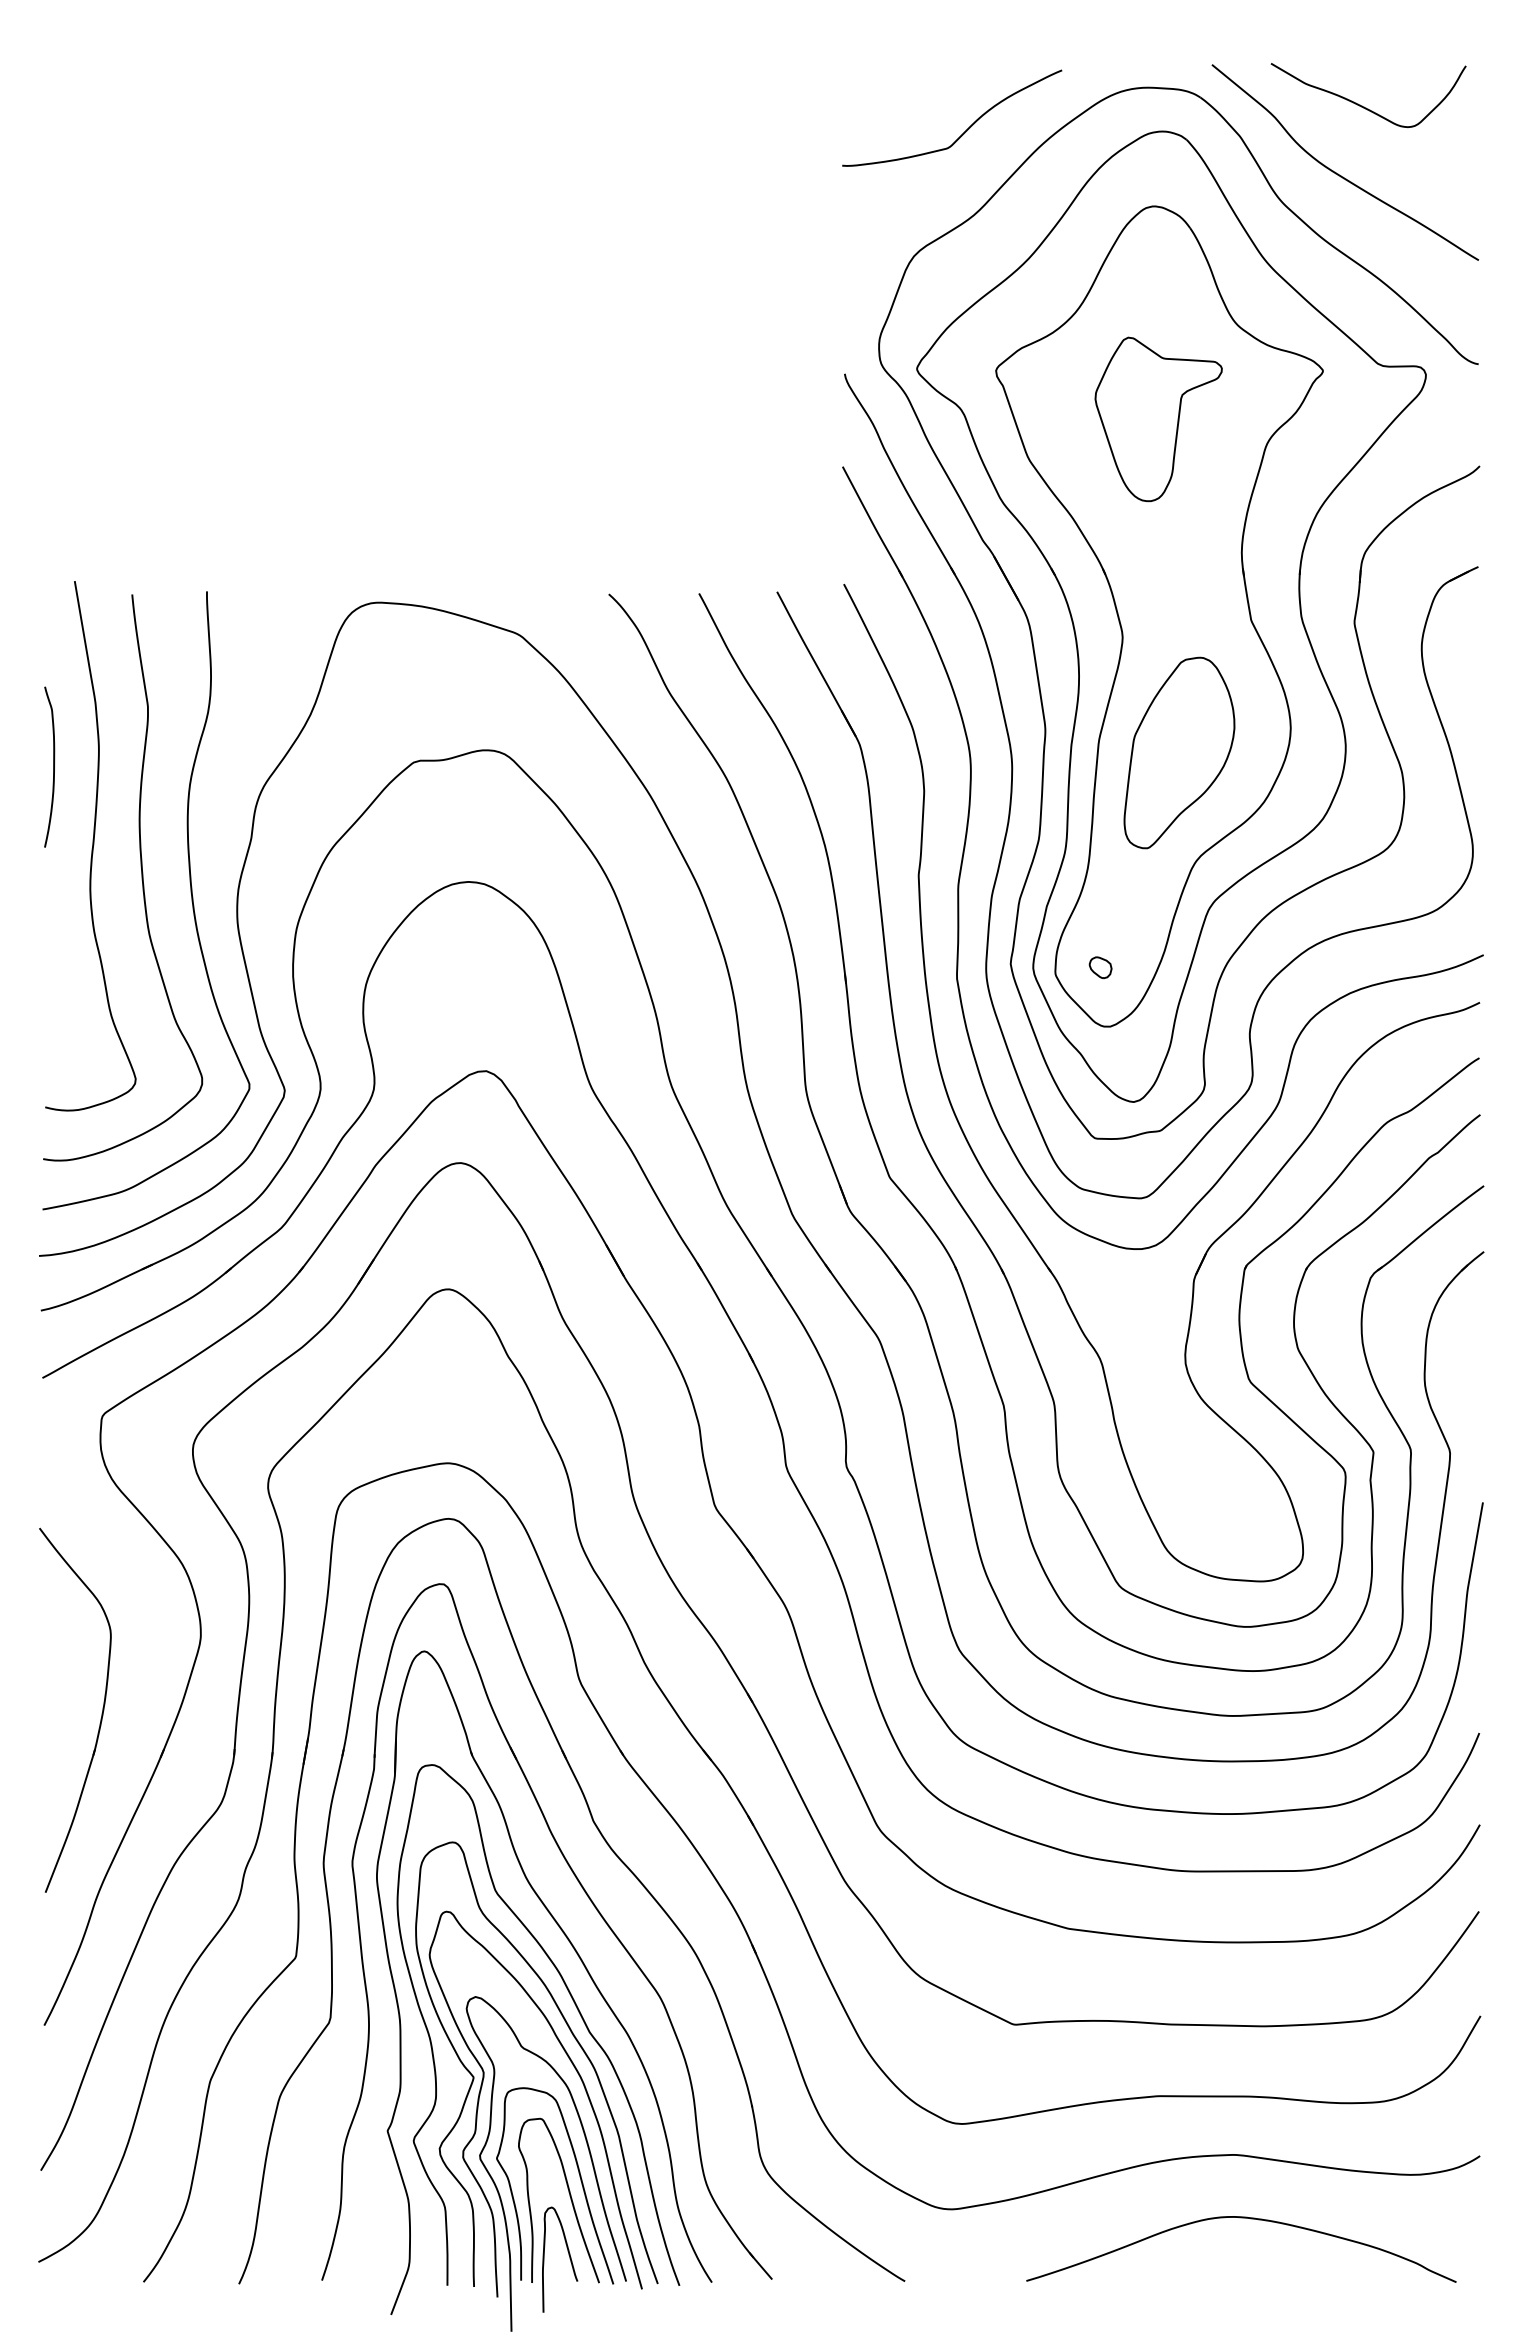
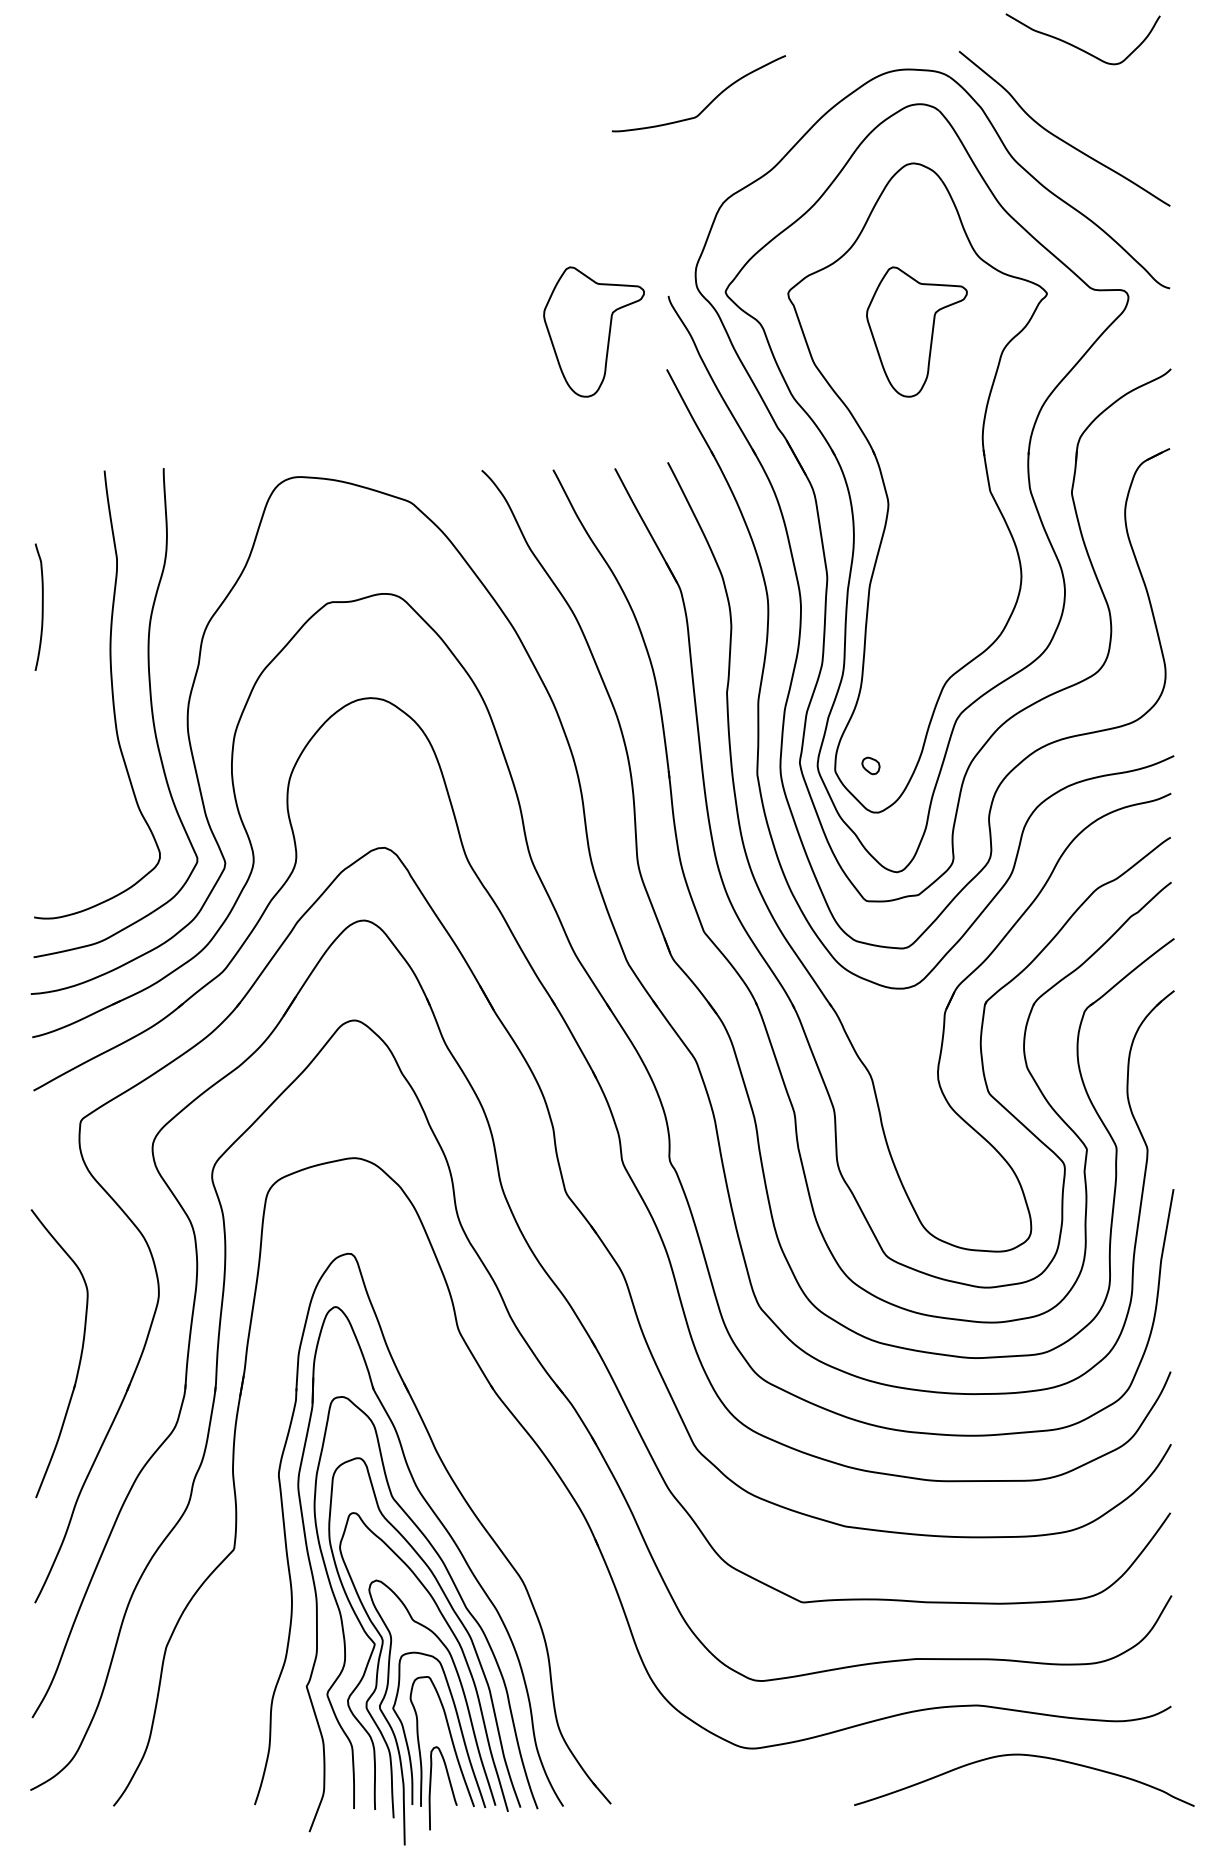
curve: (1362, 105) -> (1078, 47), moved
curve: (965, 130) -> (709, 103), moved
part: (750, 419) -> (593, 332), added
part: (1179, 752) -> (933, 595), removed
curve: (92, 846) -> (73, 670), removed
part: (619, 1860) -> (490, 1472), removed
curve: (1241, 2218) -> (1024, 1755), moved

